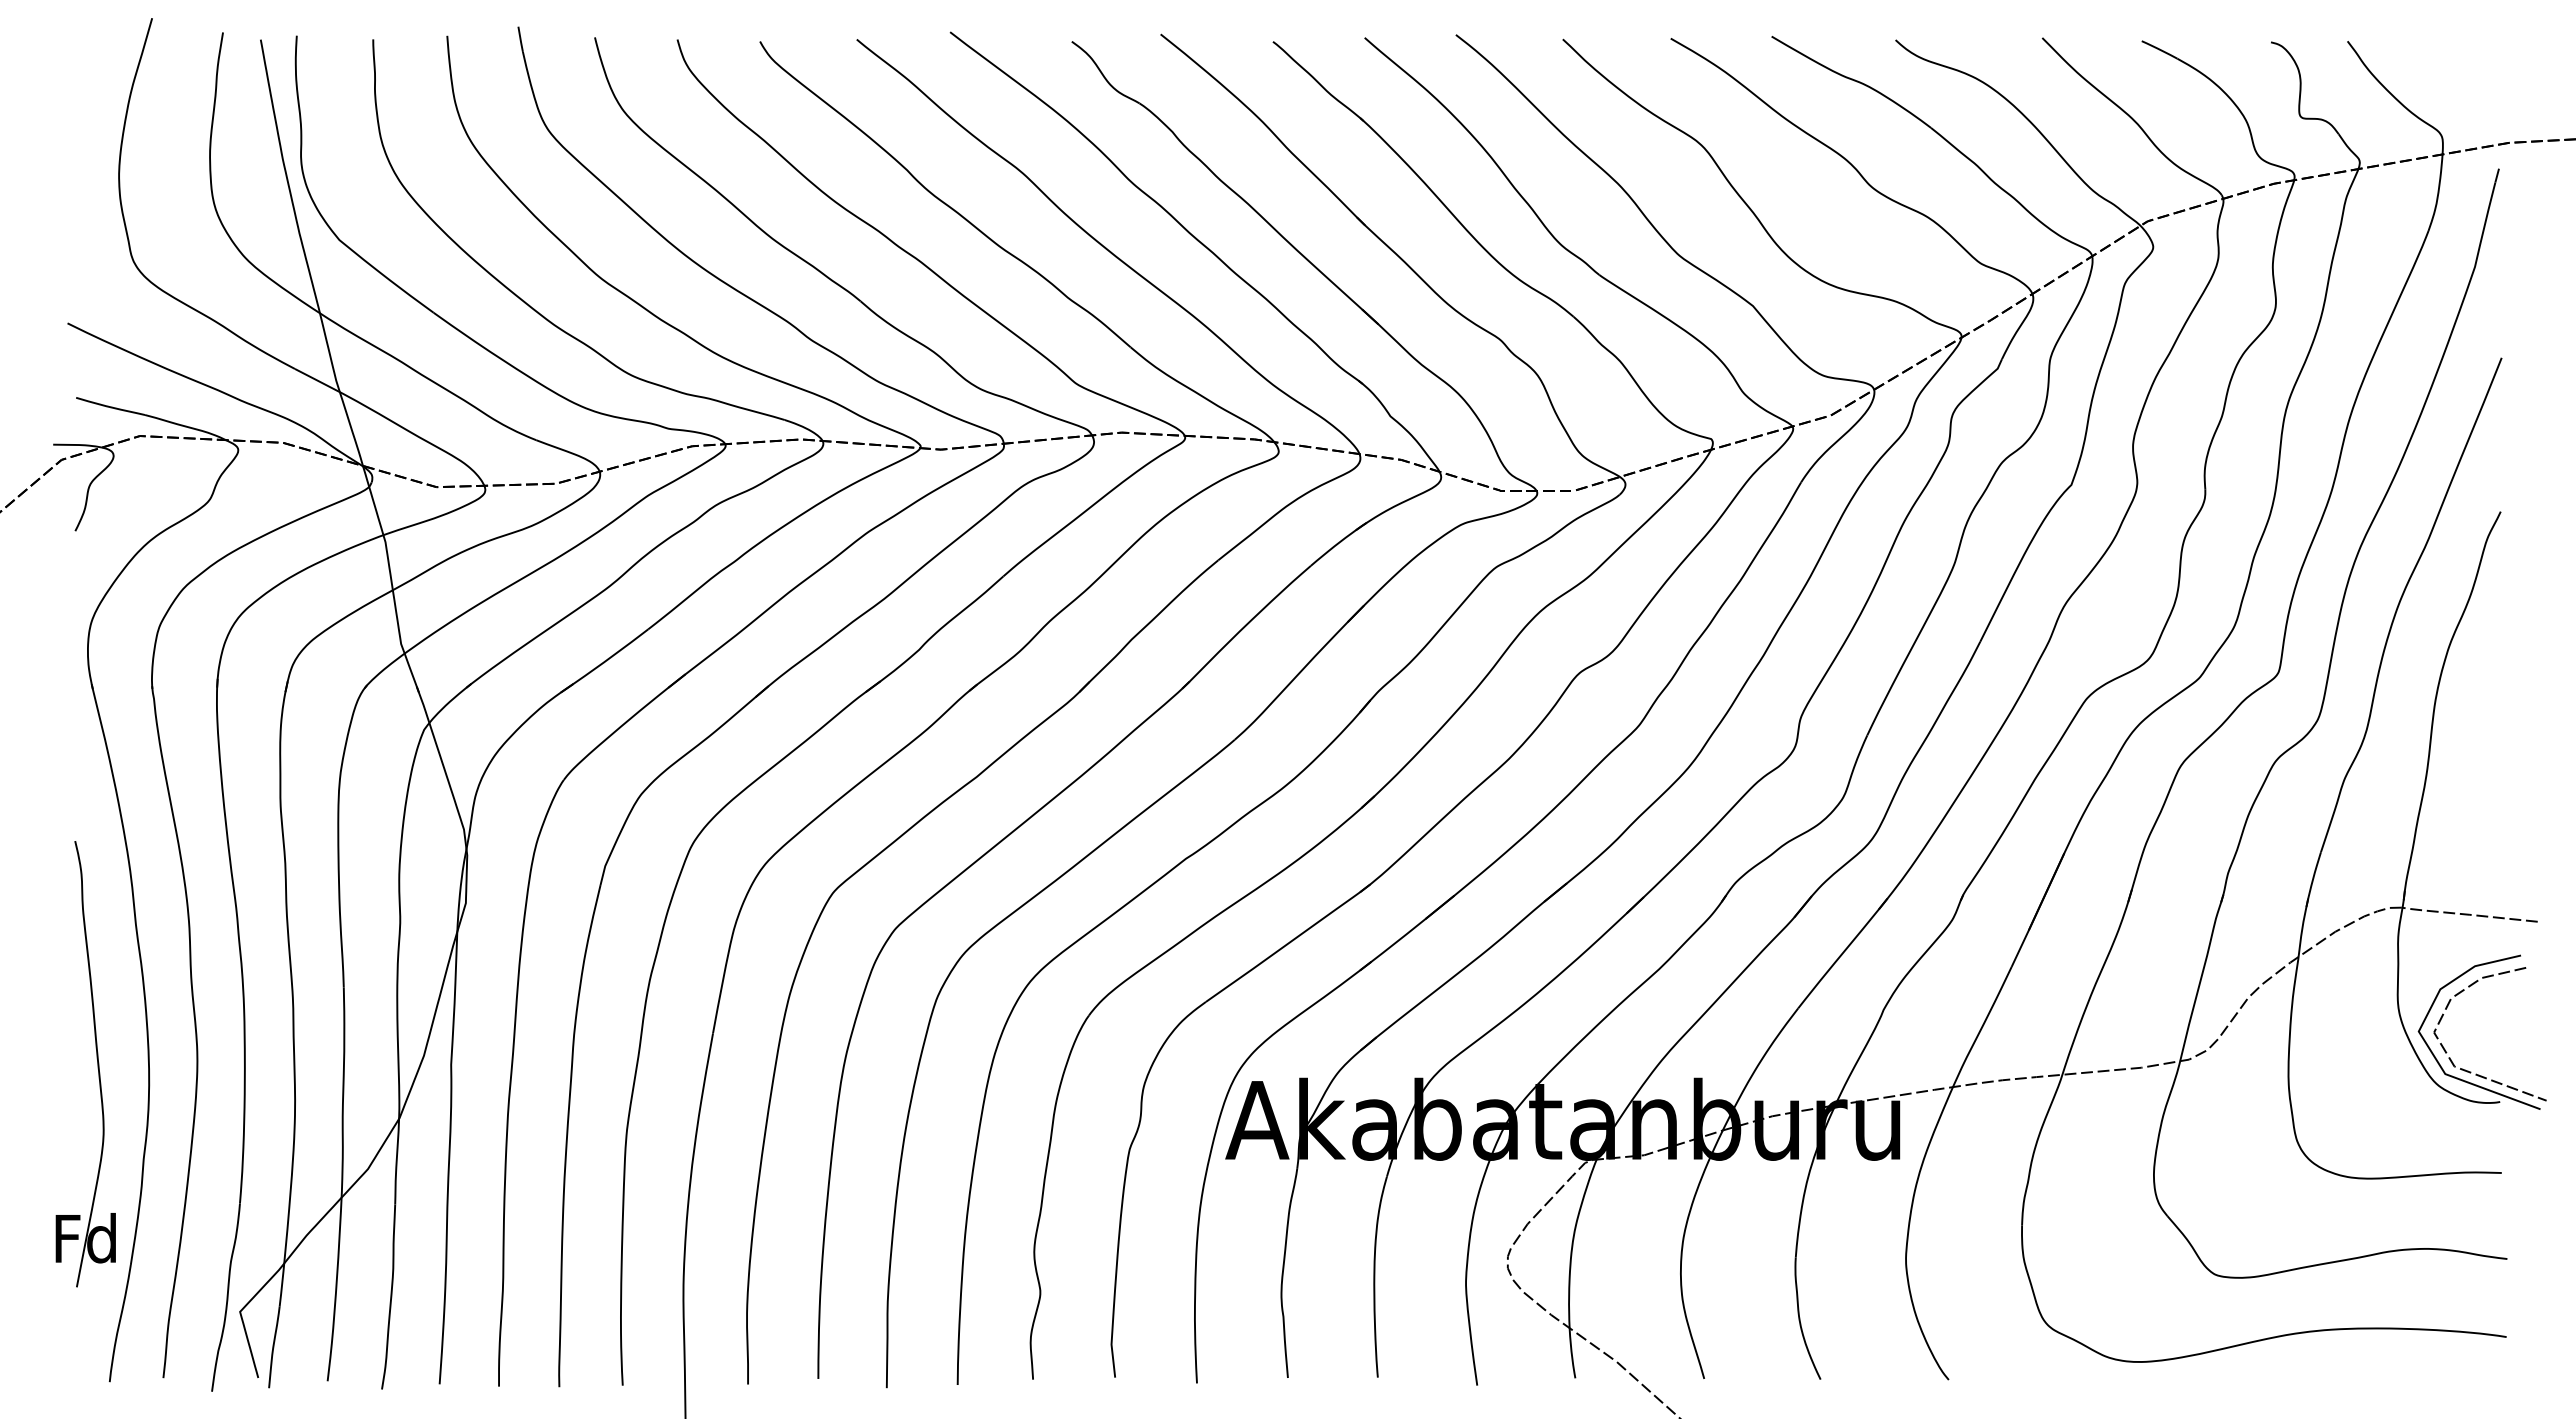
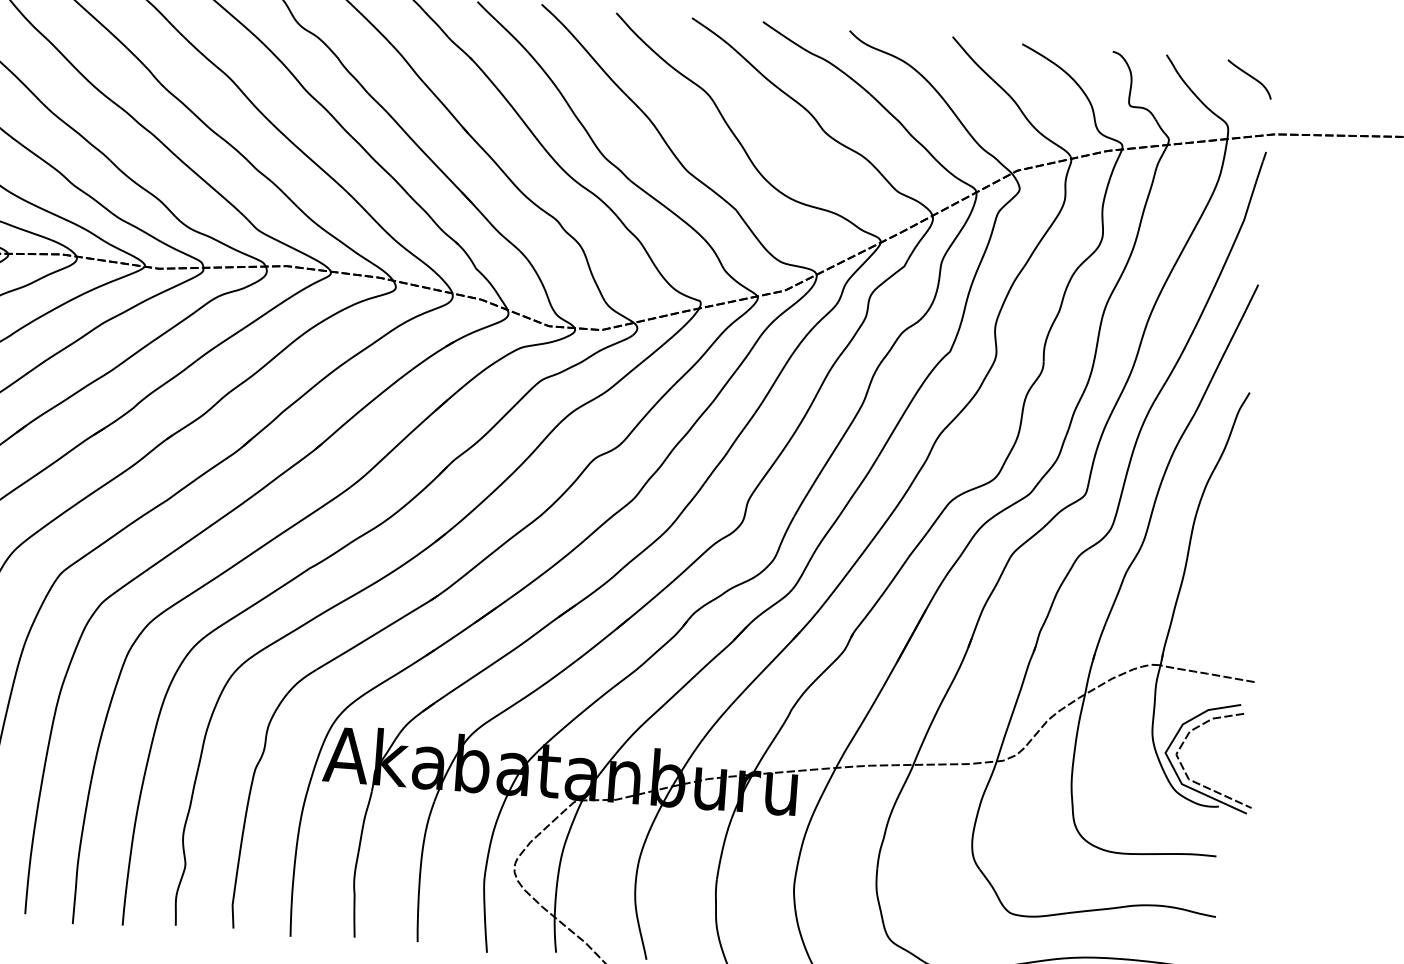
curve: (2469, 64) -> (1250, 77), added

